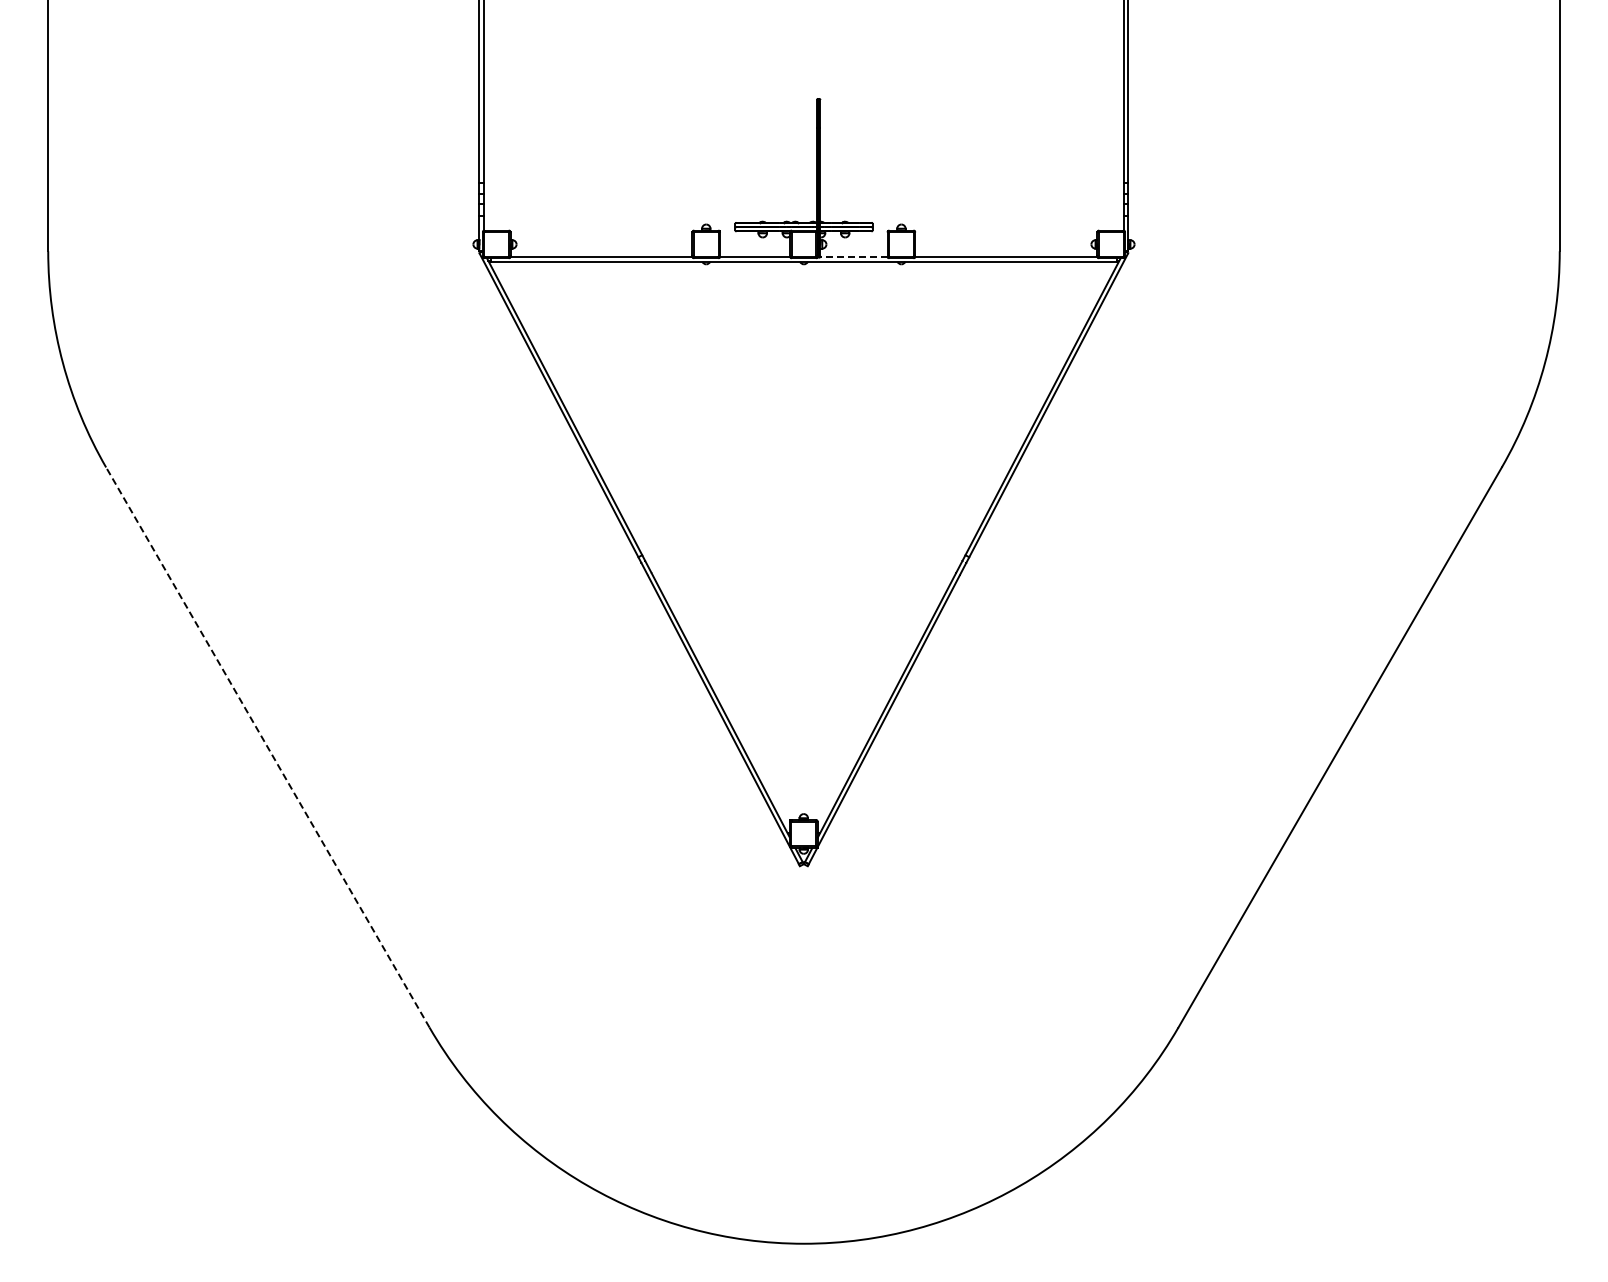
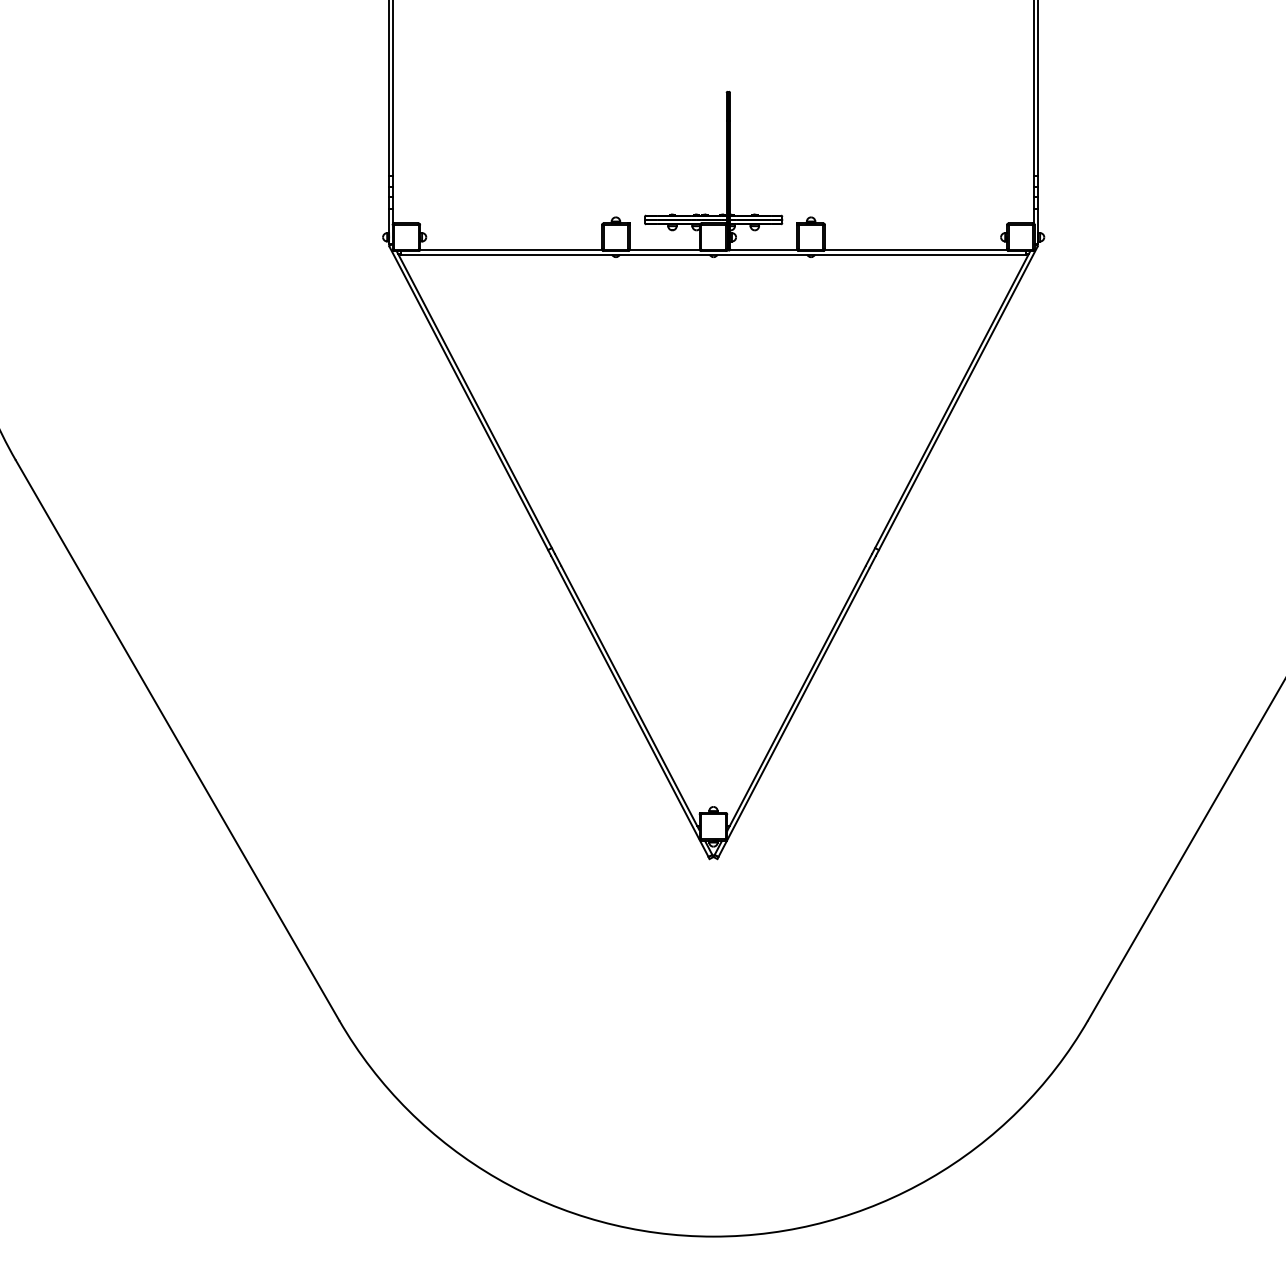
line: (853, 257) -> (763, 250), dashed -> solid
line: (267, 747) -> (177, 740), dashed -> solid

